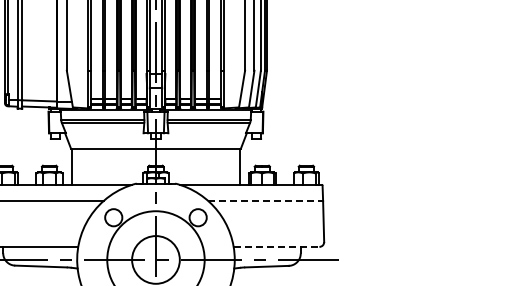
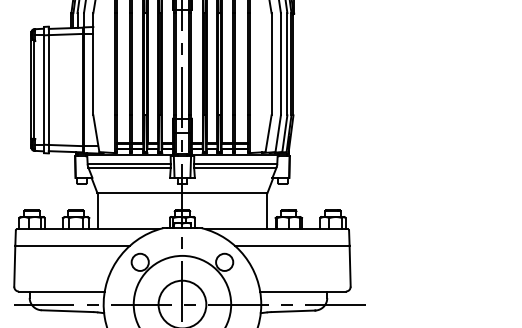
line: (266, 200) -> (292, 245), dashed -> solid
line: (277, 246) -> (303, 291), dashed -> solid

